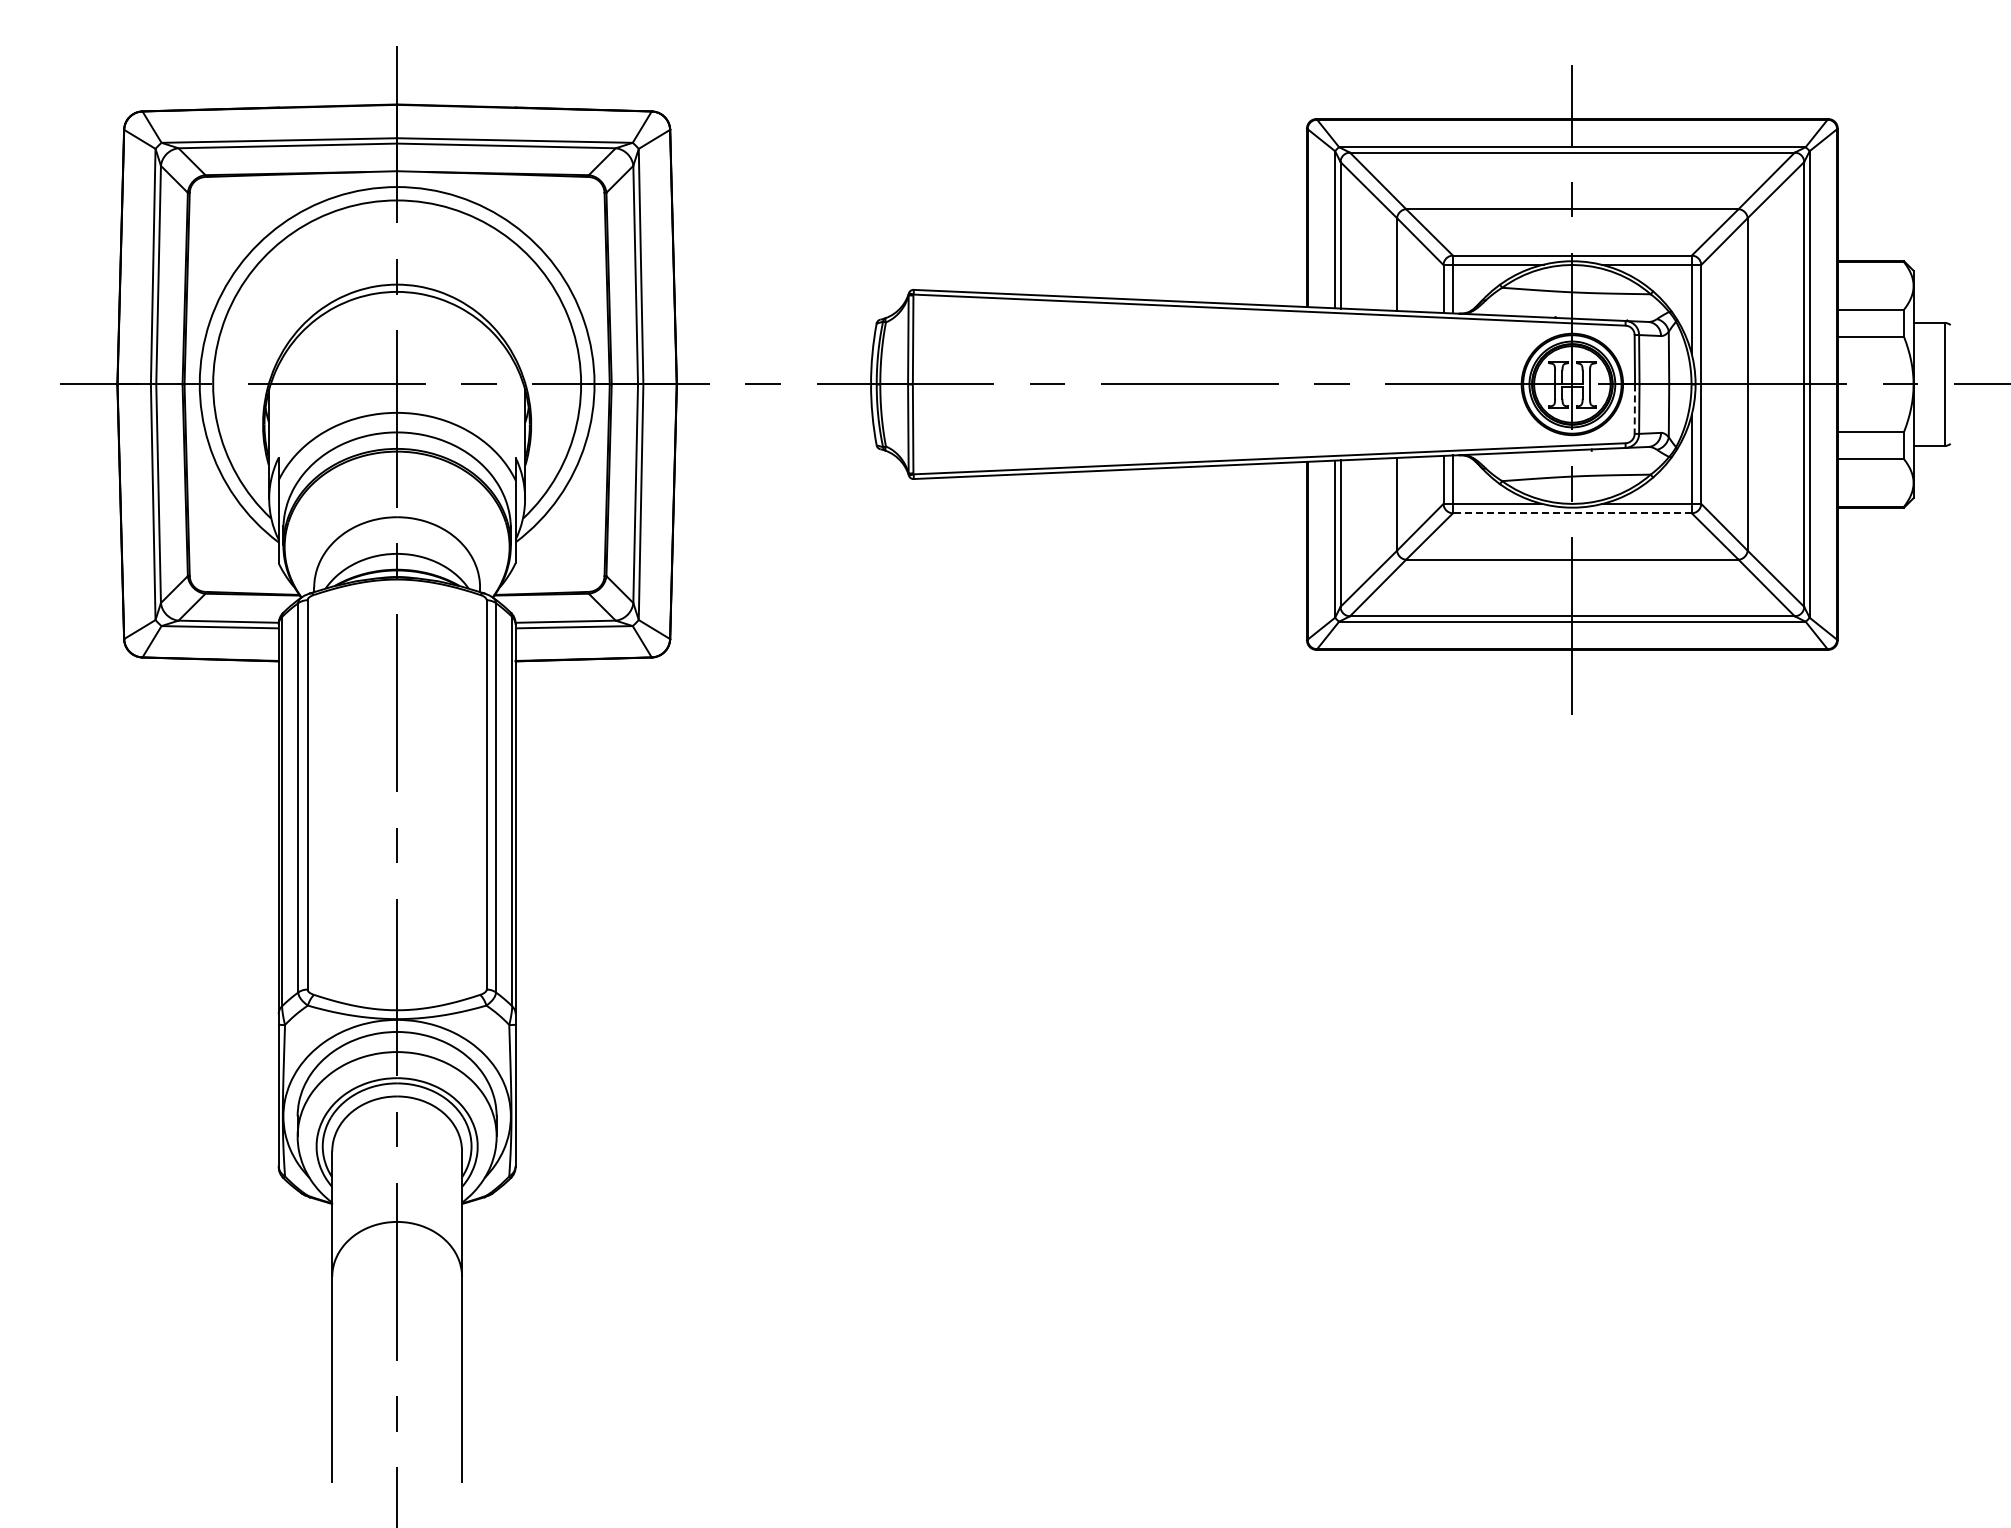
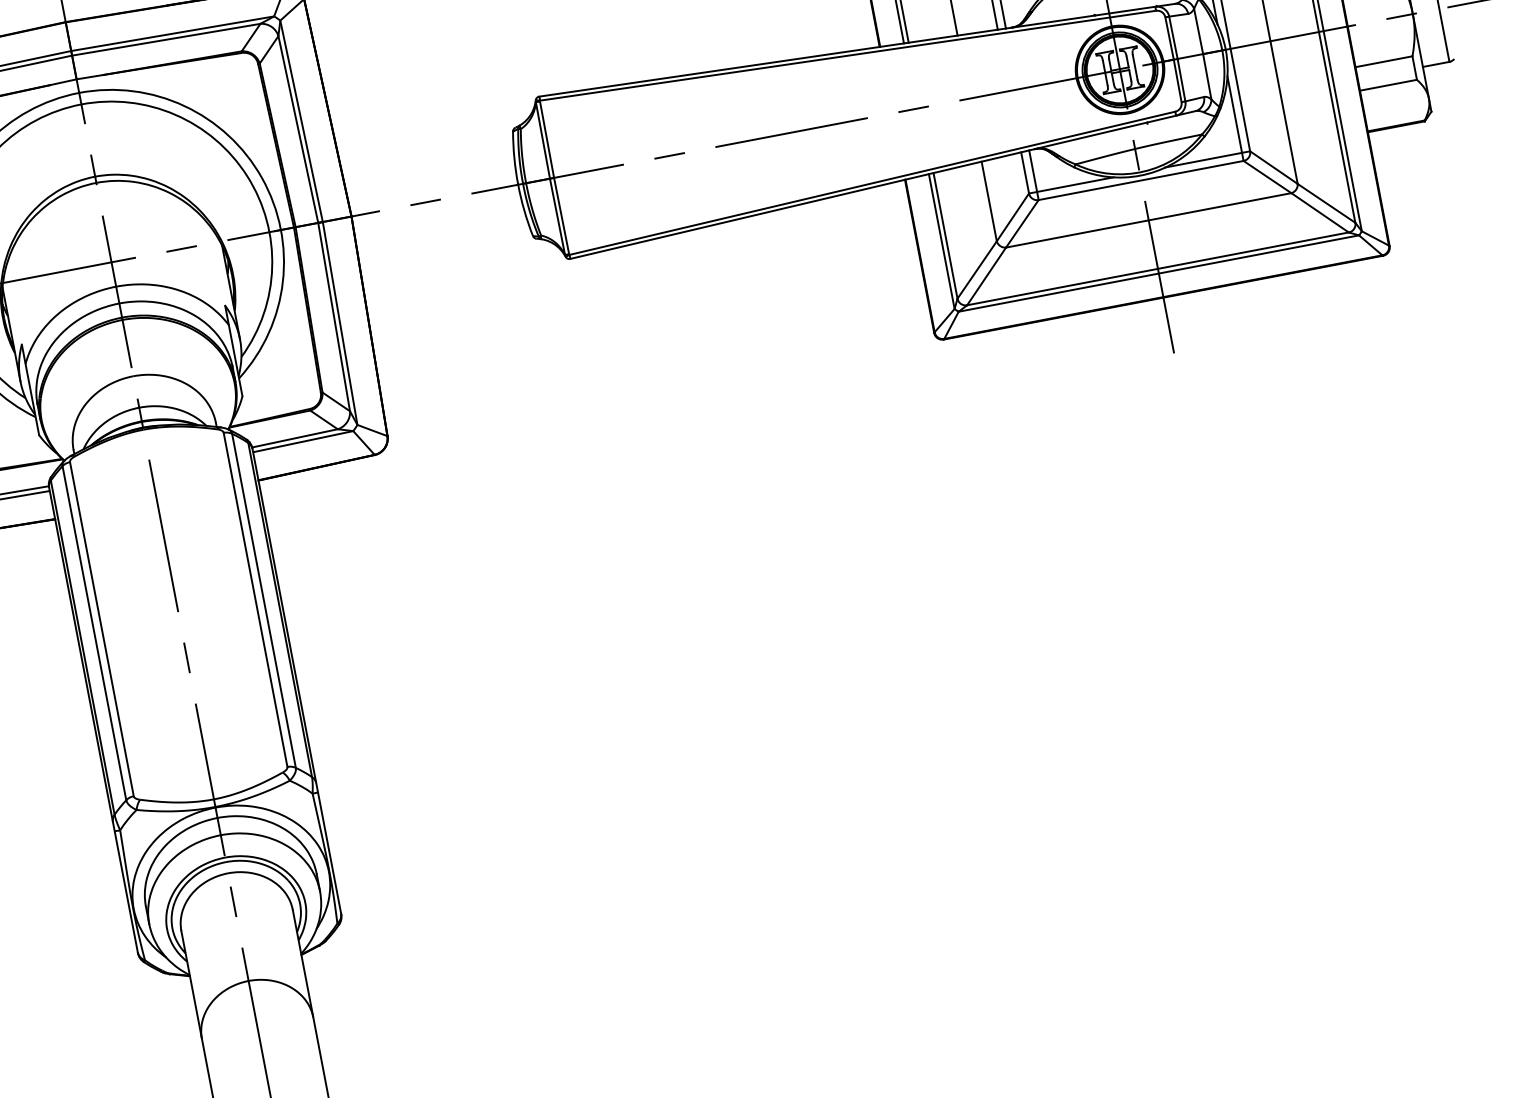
line: (1634, 409) -> (1177, 81), dashed -> solid
line: (1571, 513) -> (1140, 180), dashed -> solid

